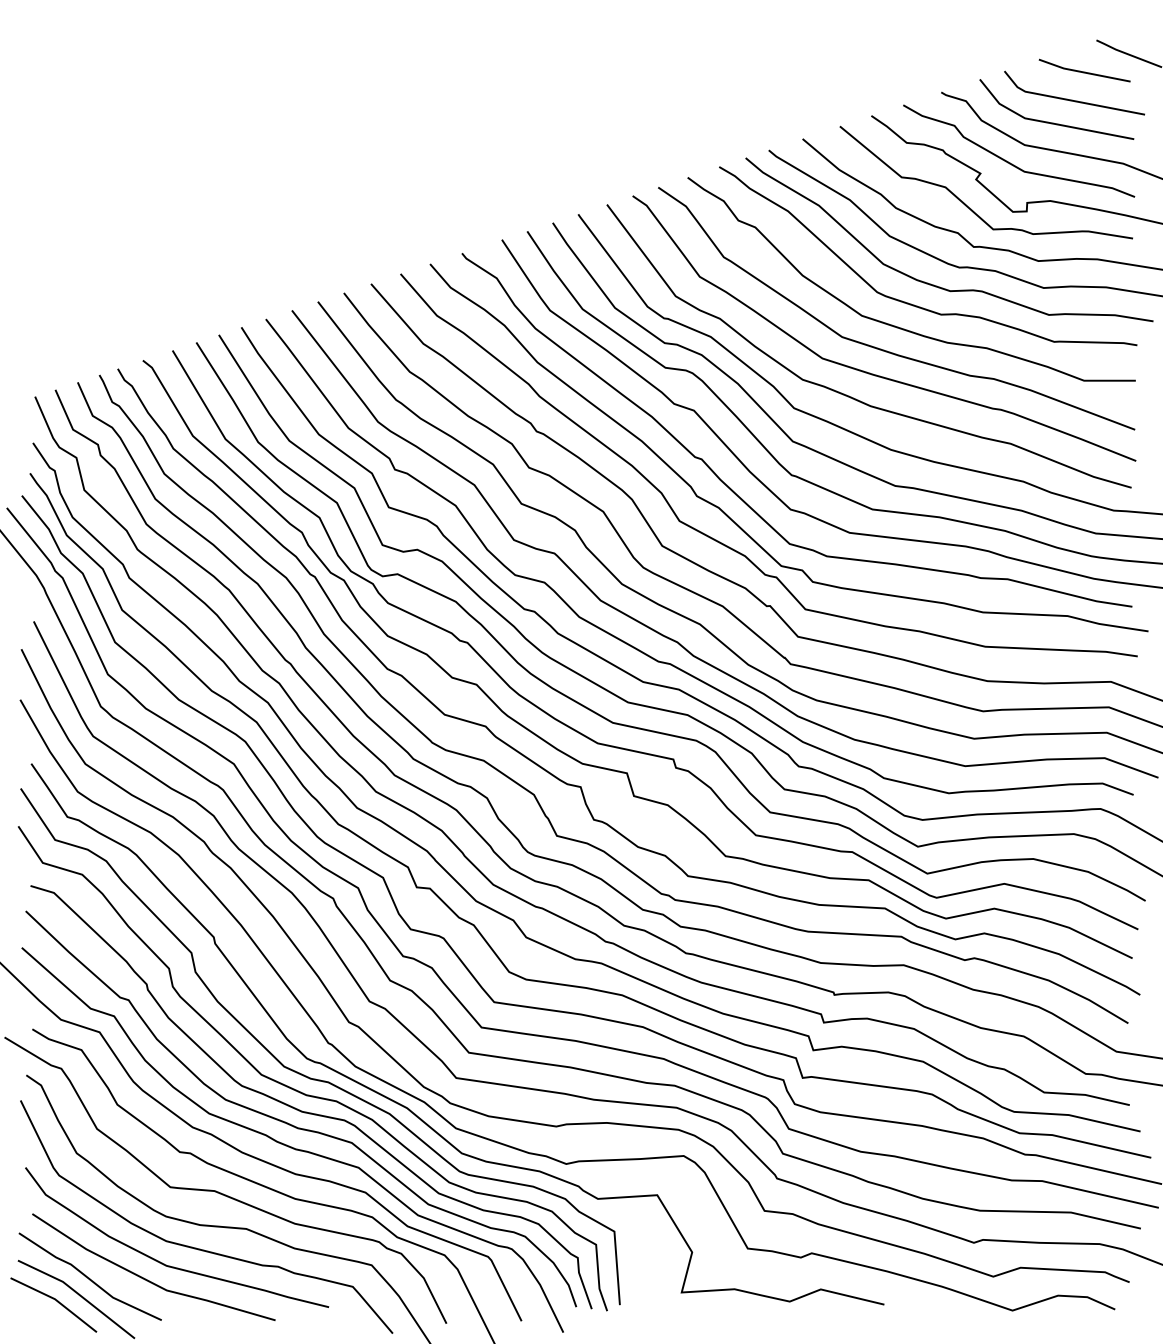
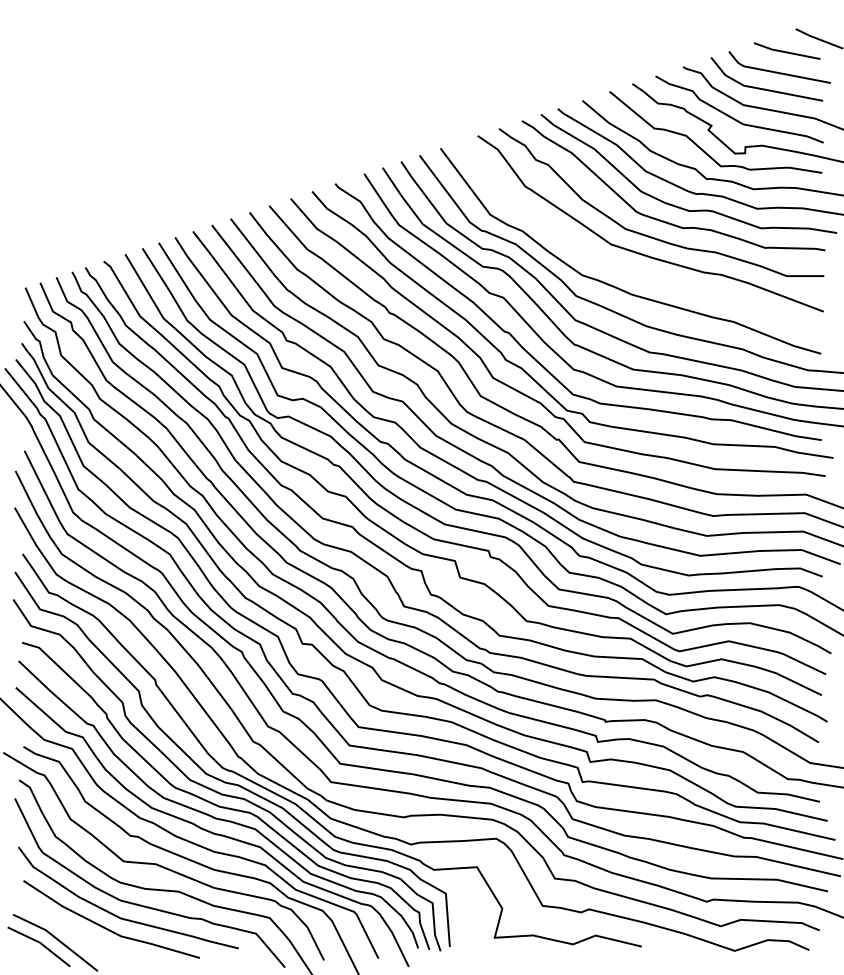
curve: (870, 372) -> (631, 270), removed
line: (89, 1277) -> (64, 926), removed

